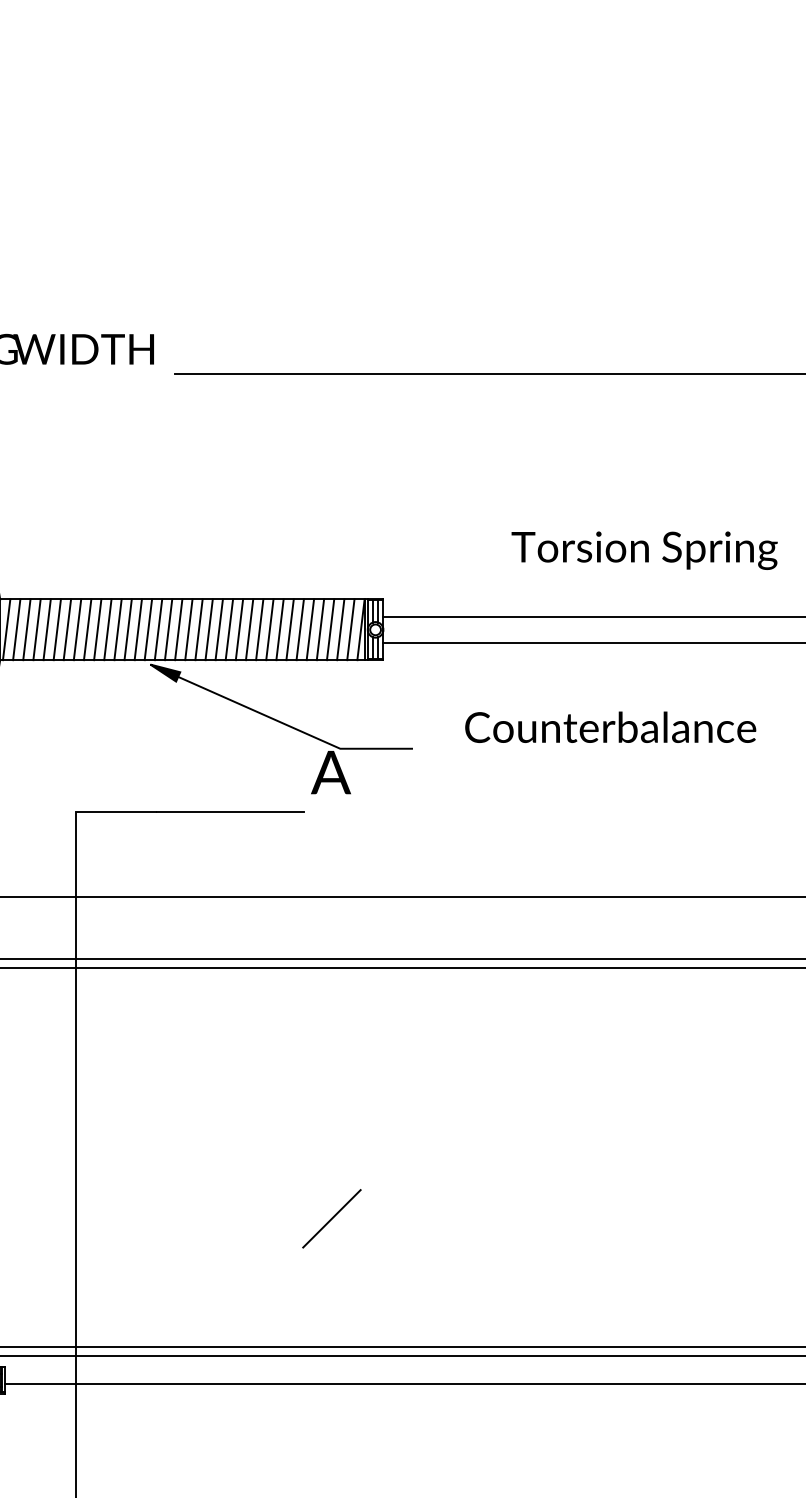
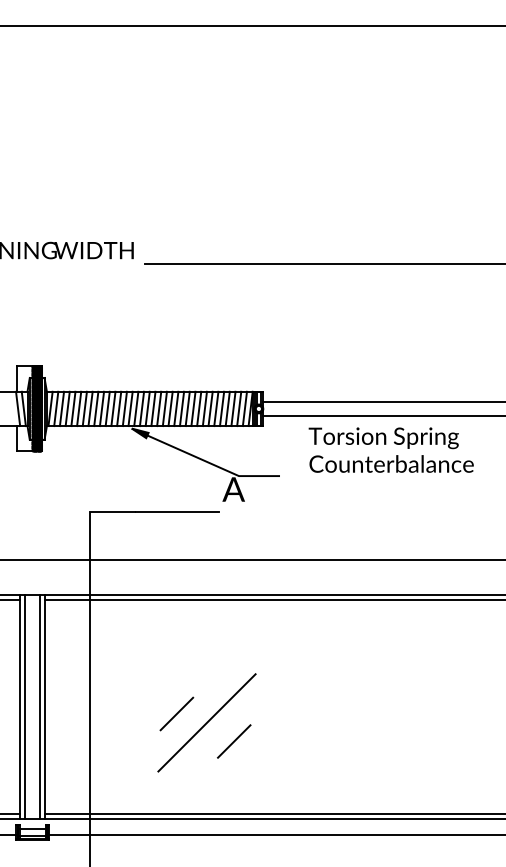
text: (644, 551) -> (383, 438), moved
line: (229, 1169) -> (176, 713), added
line: (282, 1185) -> (206, 722), added

